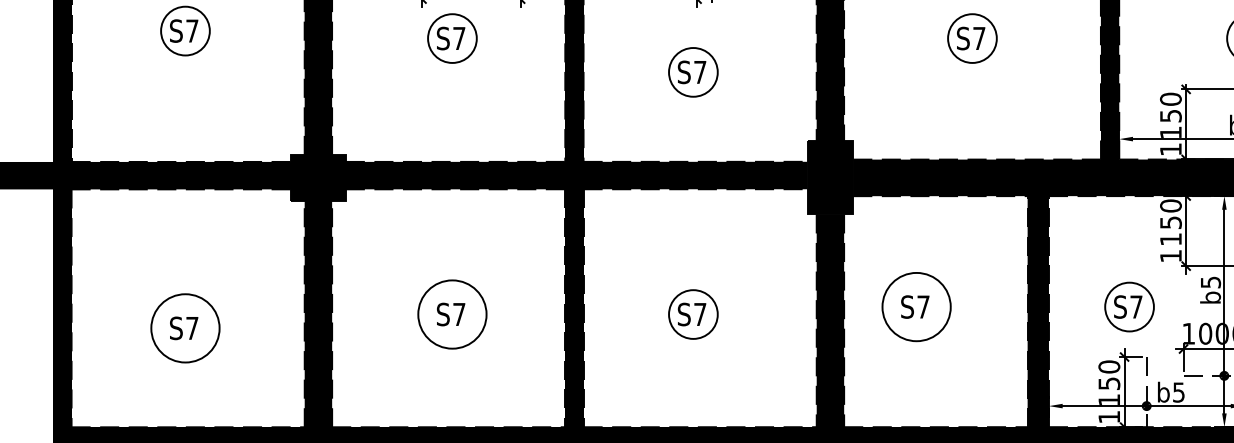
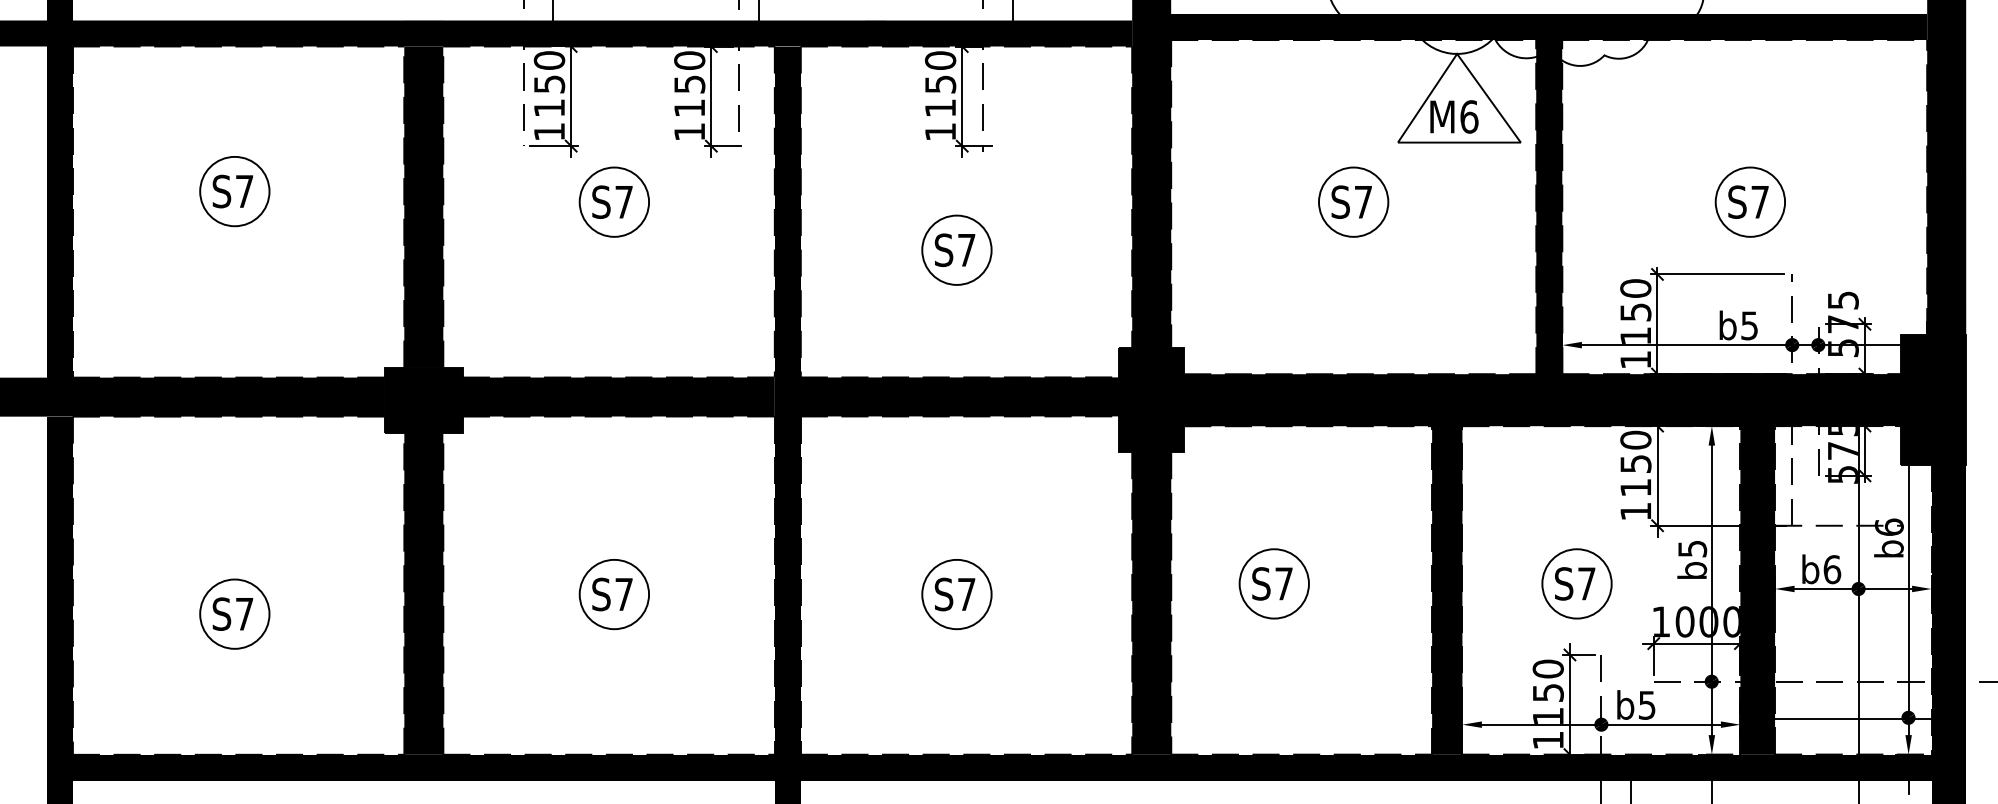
circle: (916, 306) -> (1273, 583), size x0.71
circle: (452, 314) -> (614, 594), size x0.71
circle: (185, 327) -> (234, 613), size x0.71

